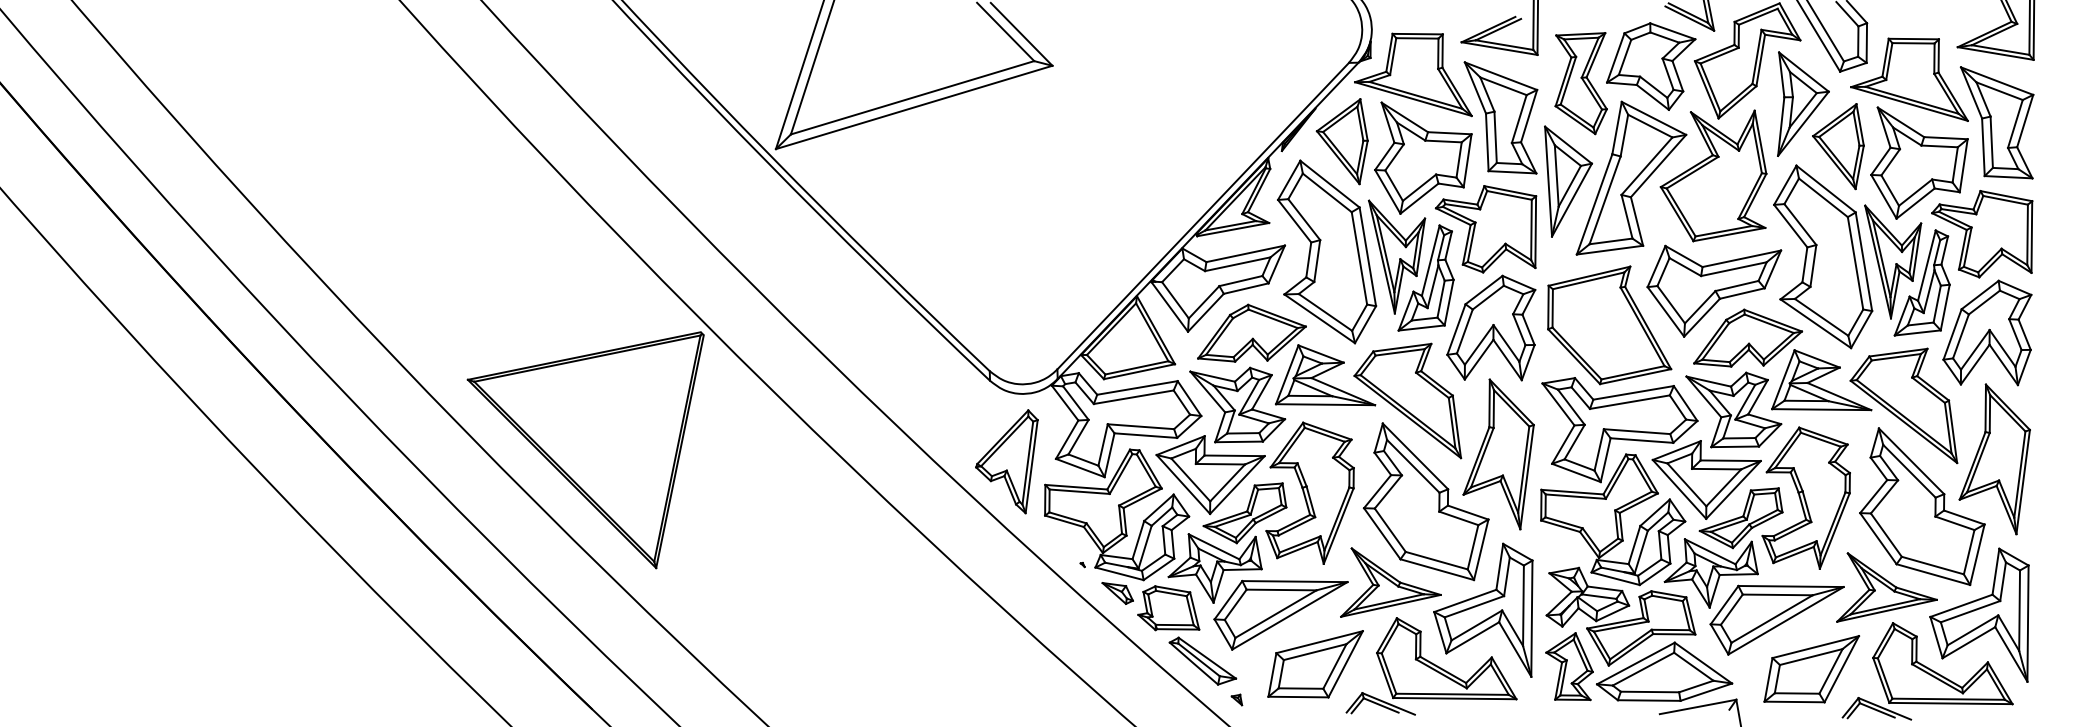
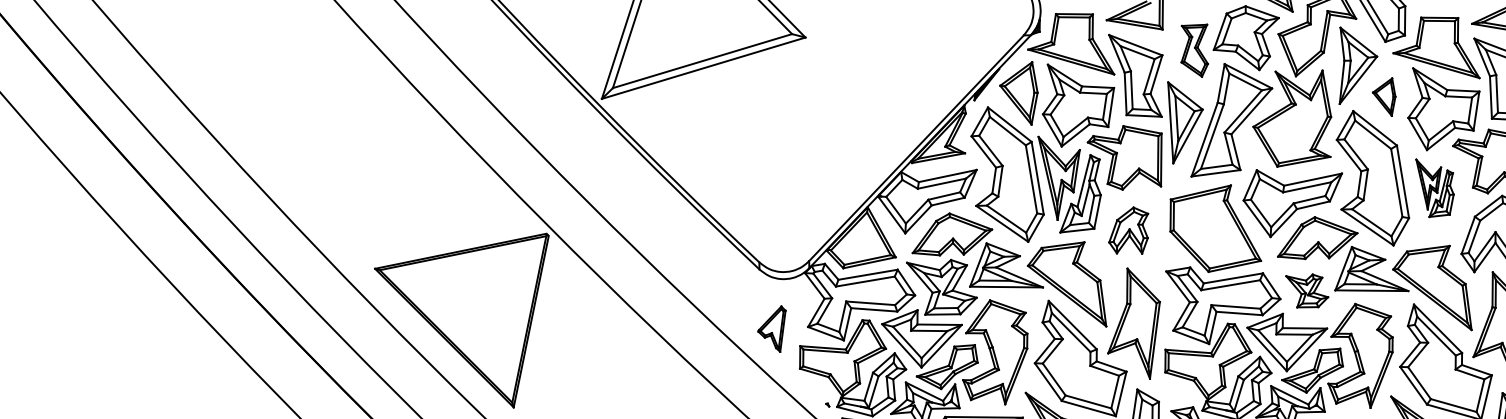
part: (1580, 83) -> (1194, 50), size x0.7
part: (1838, 146) -> (1384, 96), size x0.6
part: (1907, 270) -> (1435, 188), size x0.6
part: (1491, 327) -> (1128, 230), size x0.6
part: (1733, 409) -> (1306, 290), size x0.6
part: (1006, 461) -> (771, 328), size x0.6

